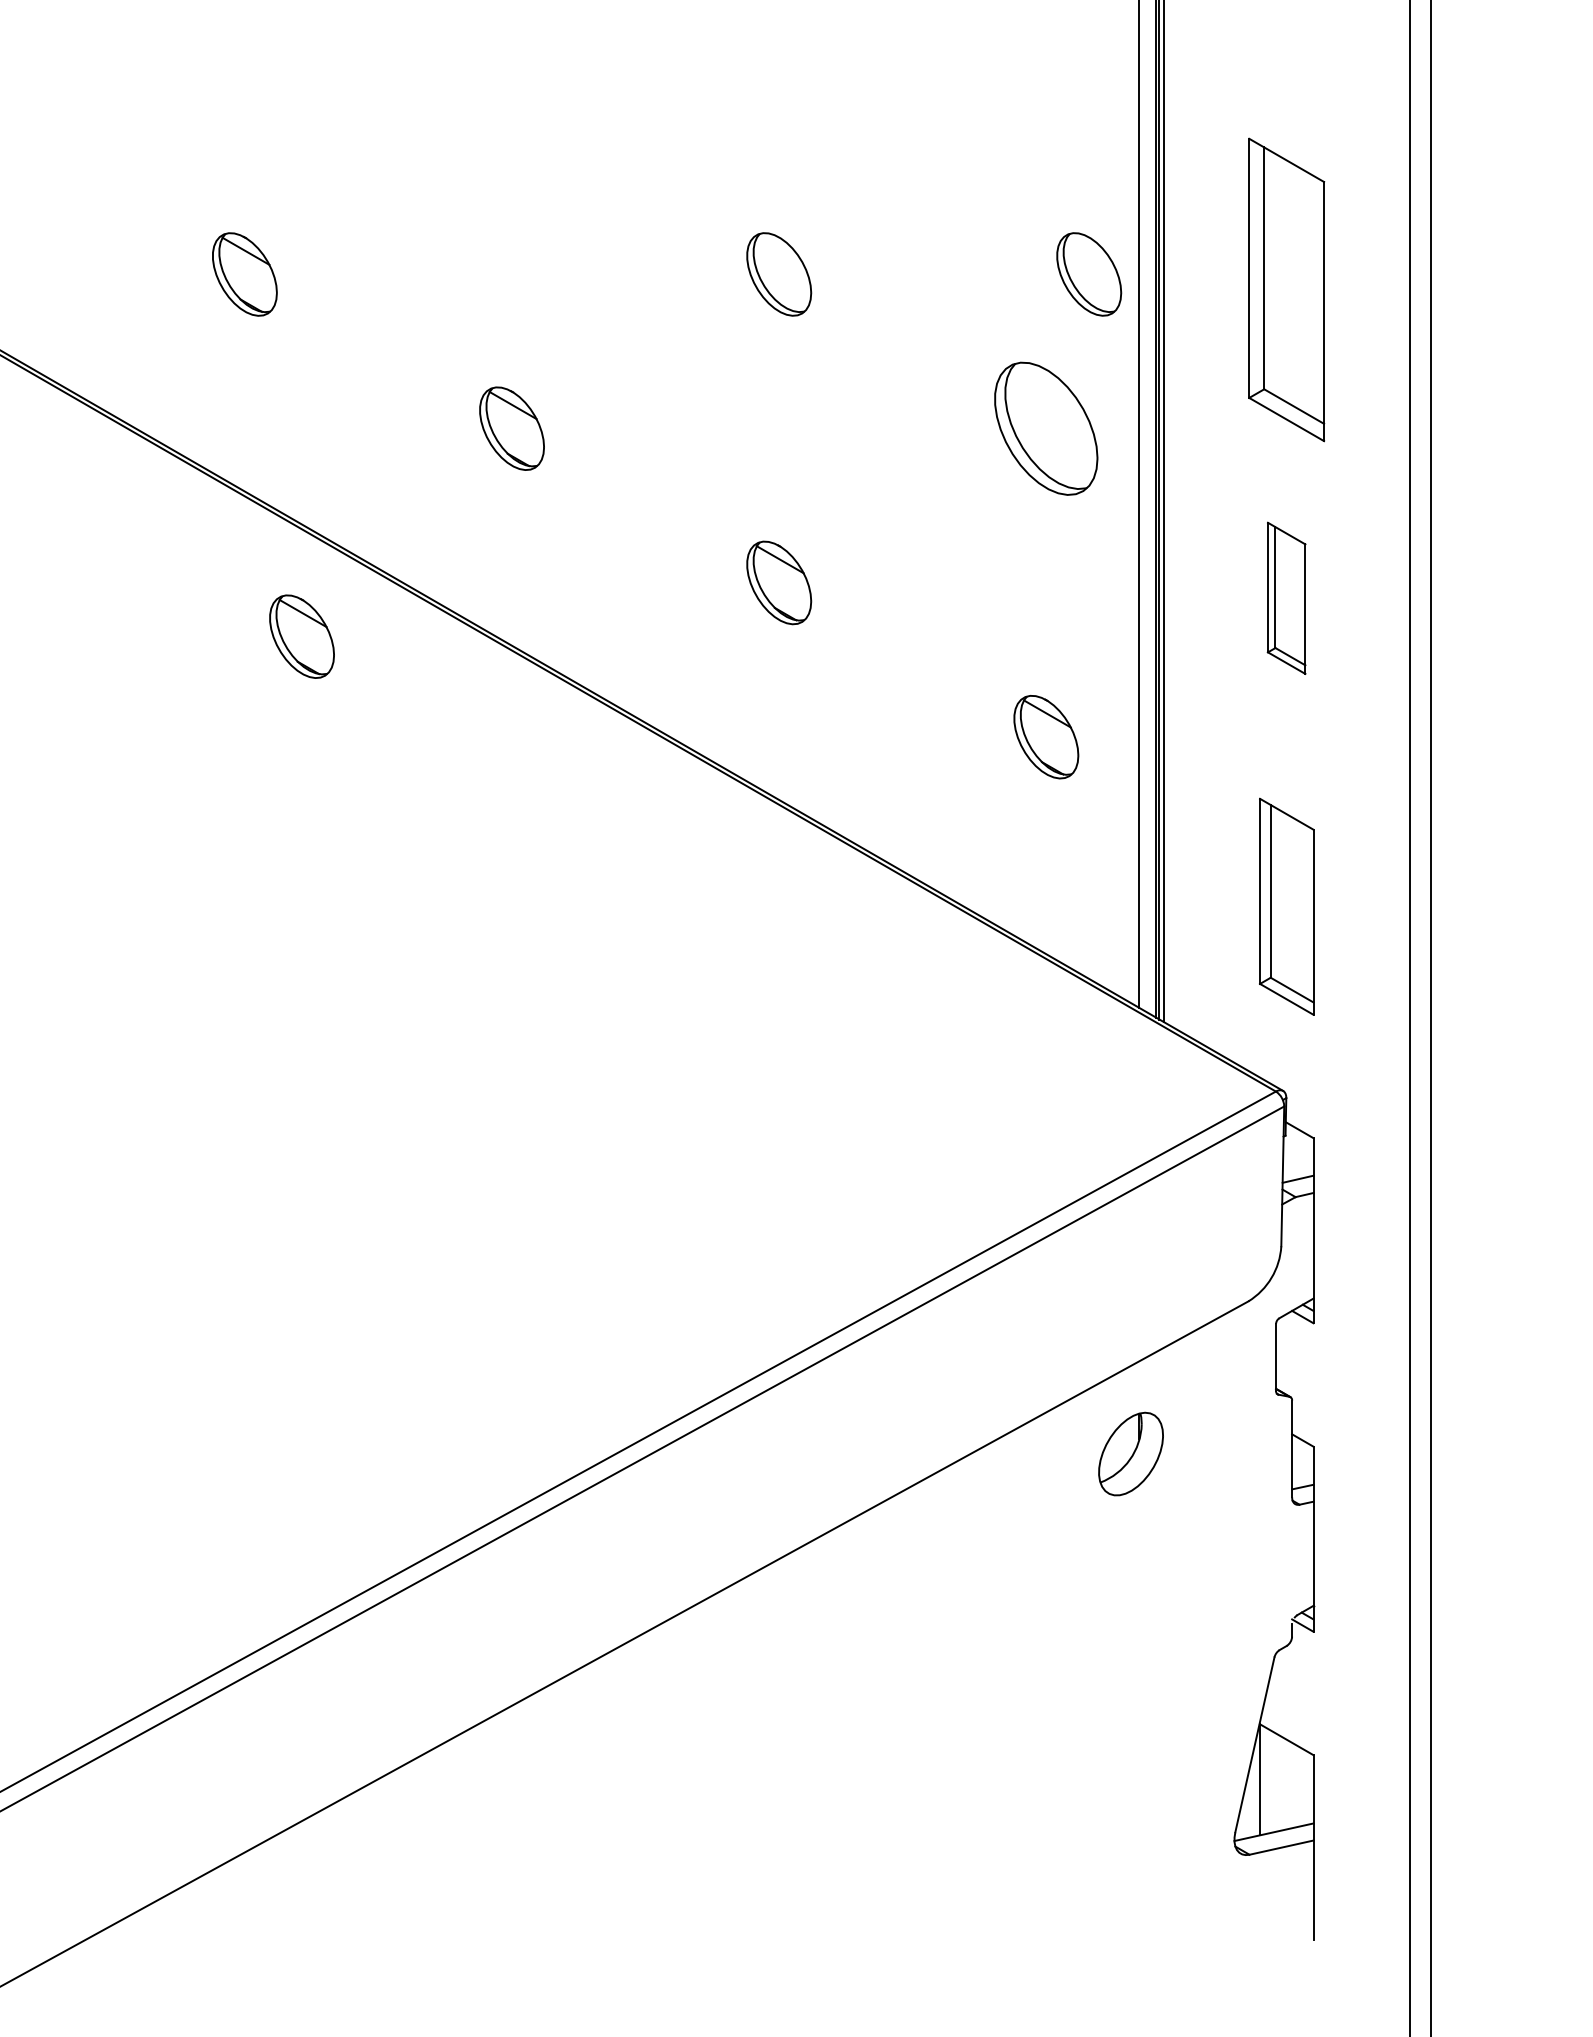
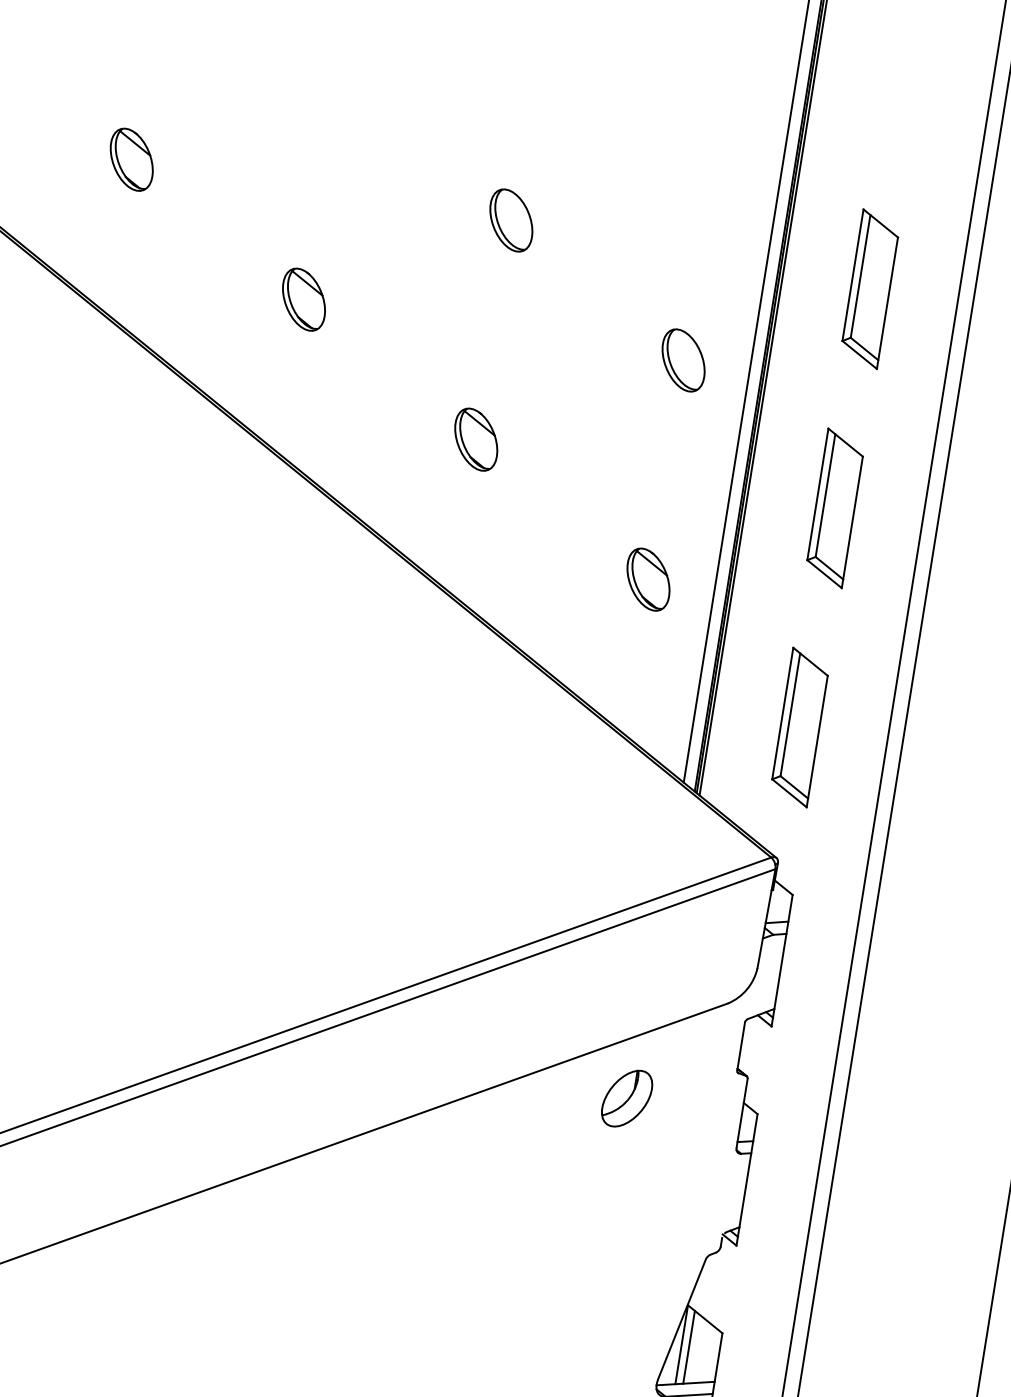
part: (1089, 274) -> (731, 255), removed
part: (1286, 289) -> (870, 288), size x0.71
part: (1046, 428) -> (683, 360), size x0.62
part: (1286, 598) -> (834, 508), size x1.43
part: (301, 636) -> (130, 423), removed
line: (1270, 1781) -> (688, 1347), added

